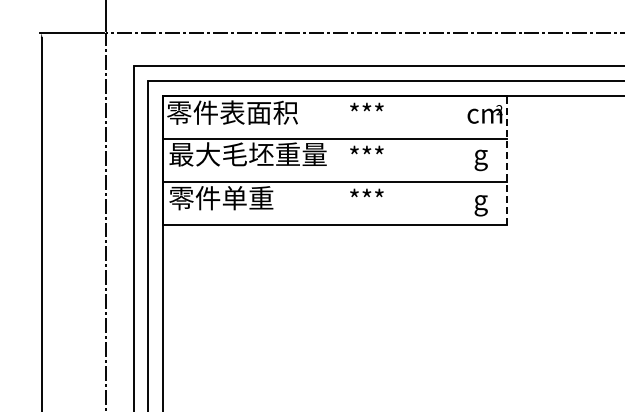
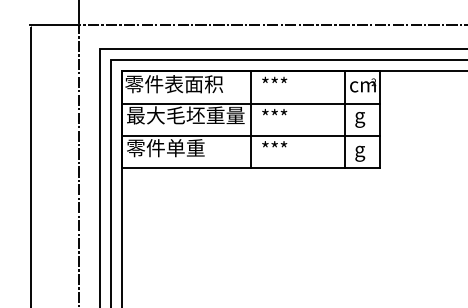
line: (335, 159) -> (251, 119), added
line: (460, 159) -> (344, 119), added
line: (507, 159) -> (379, 119), dashed -> solid

